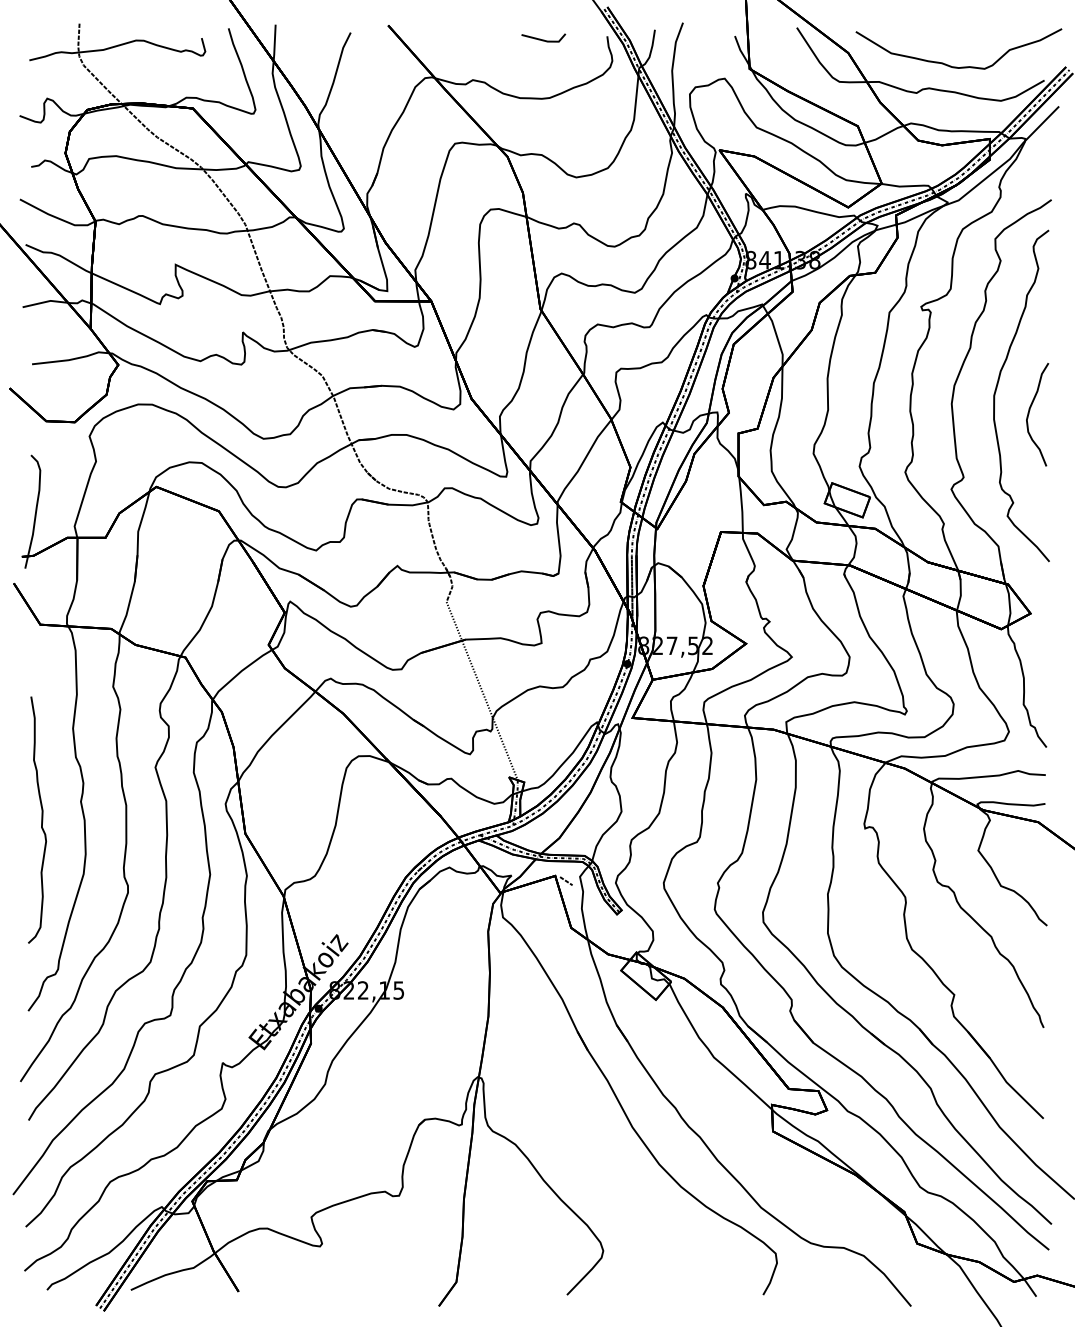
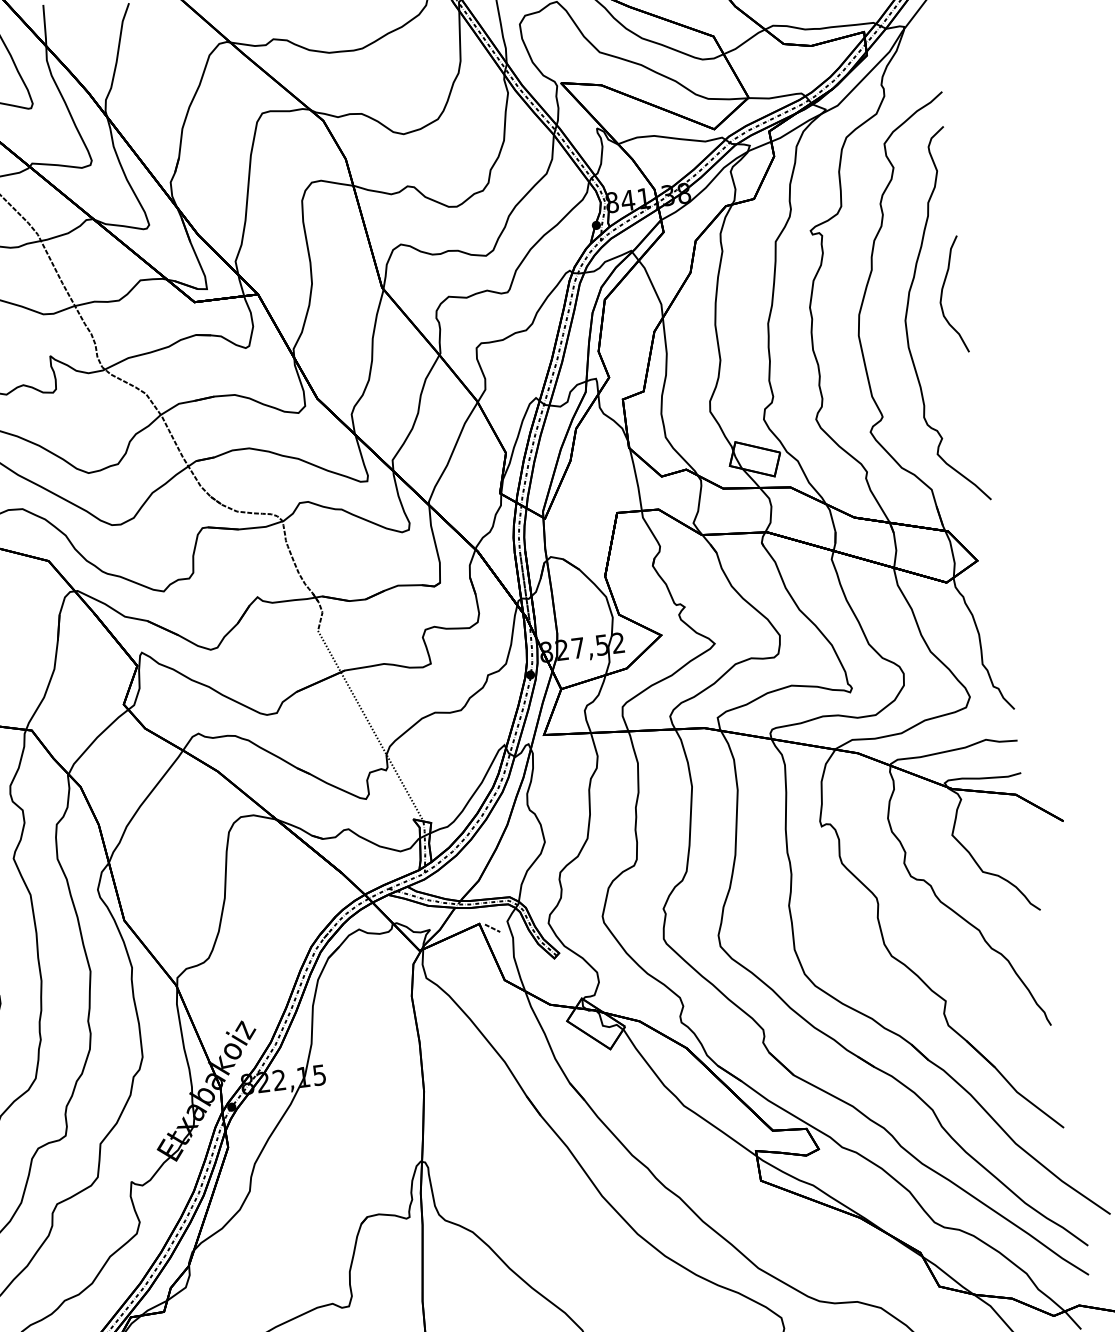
curve: (1029, 414) -> (942, 296), moved

